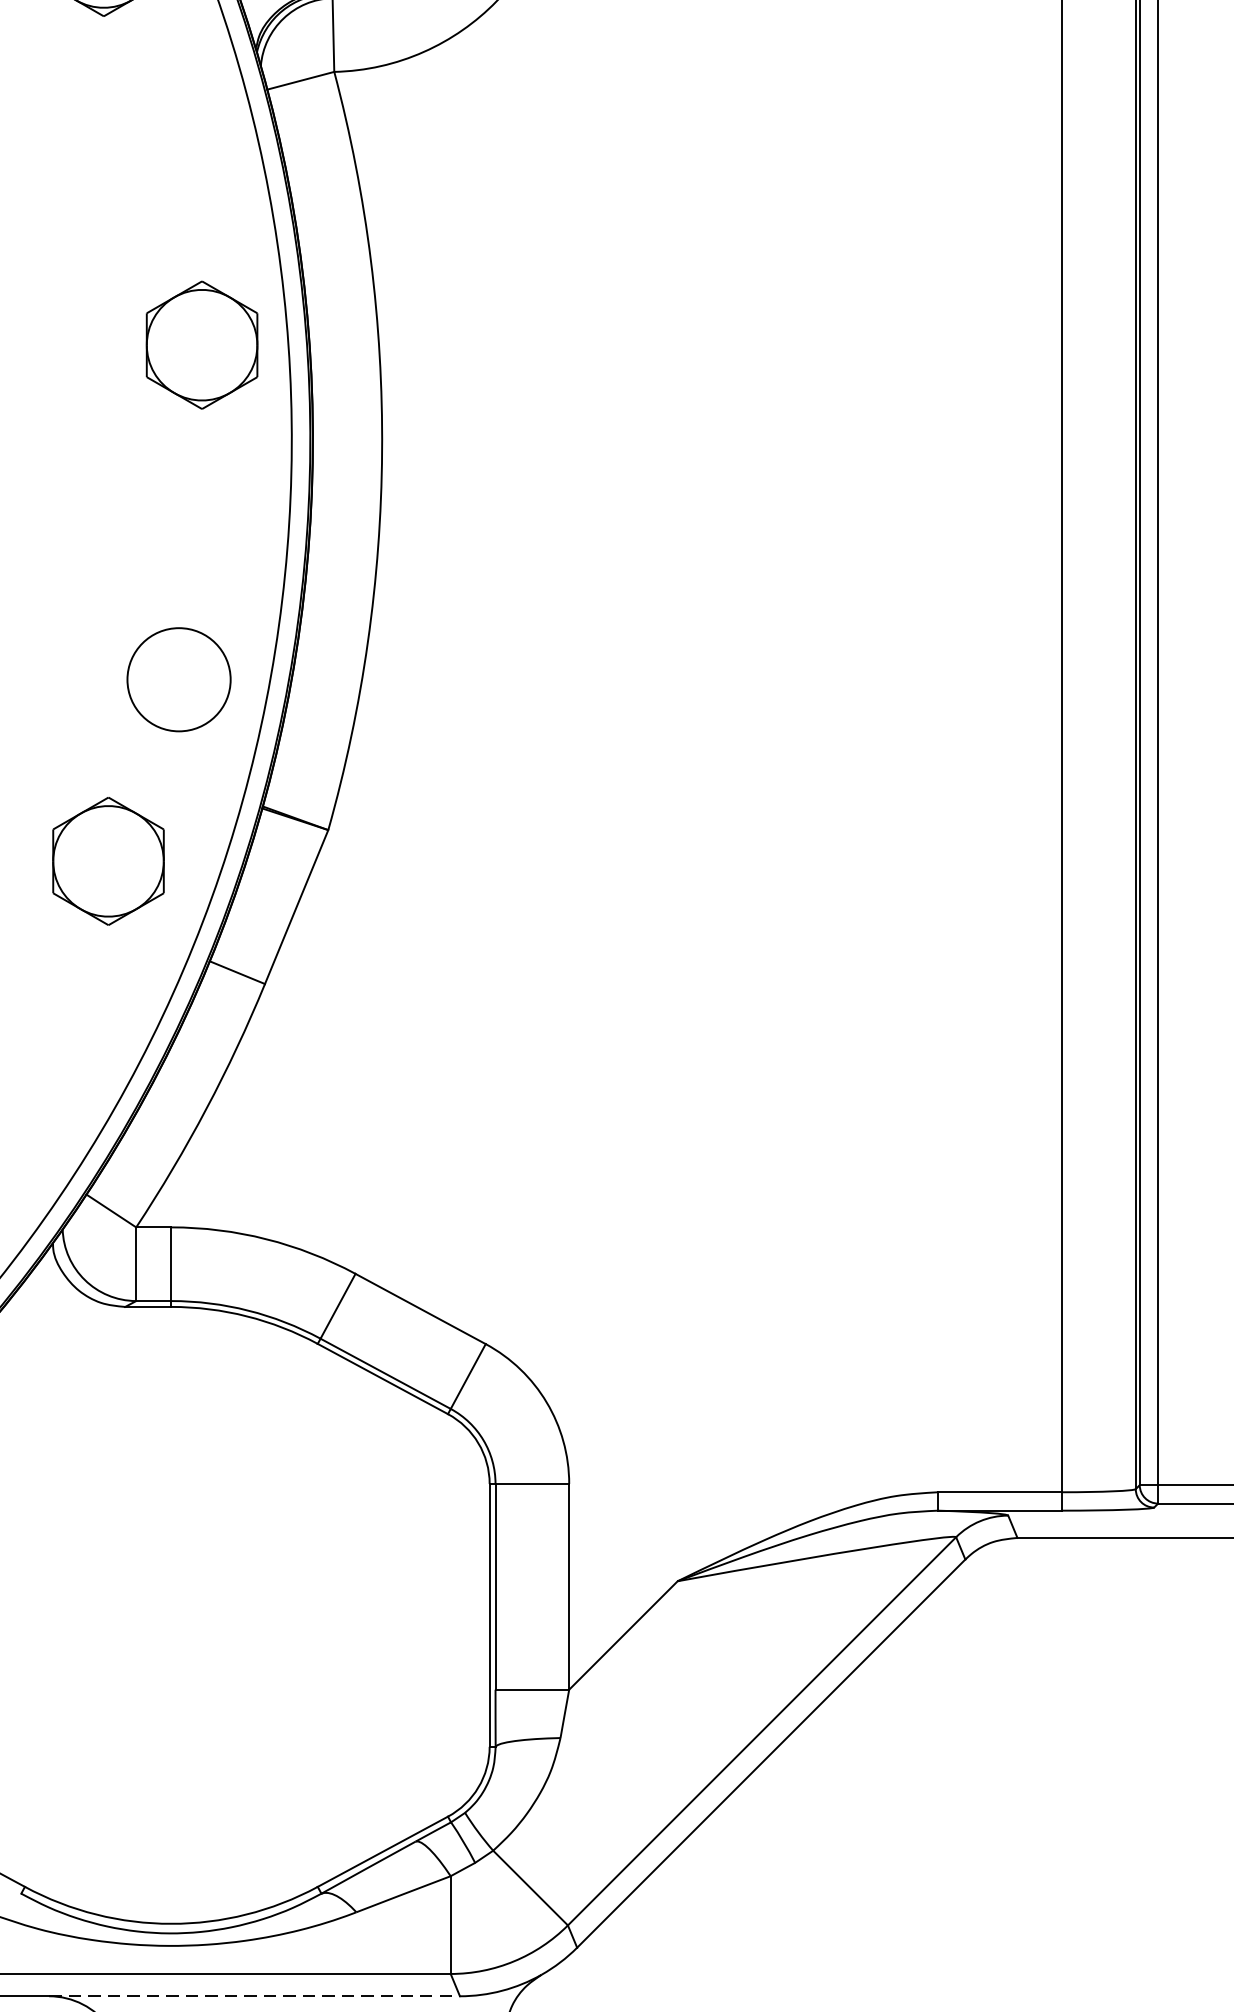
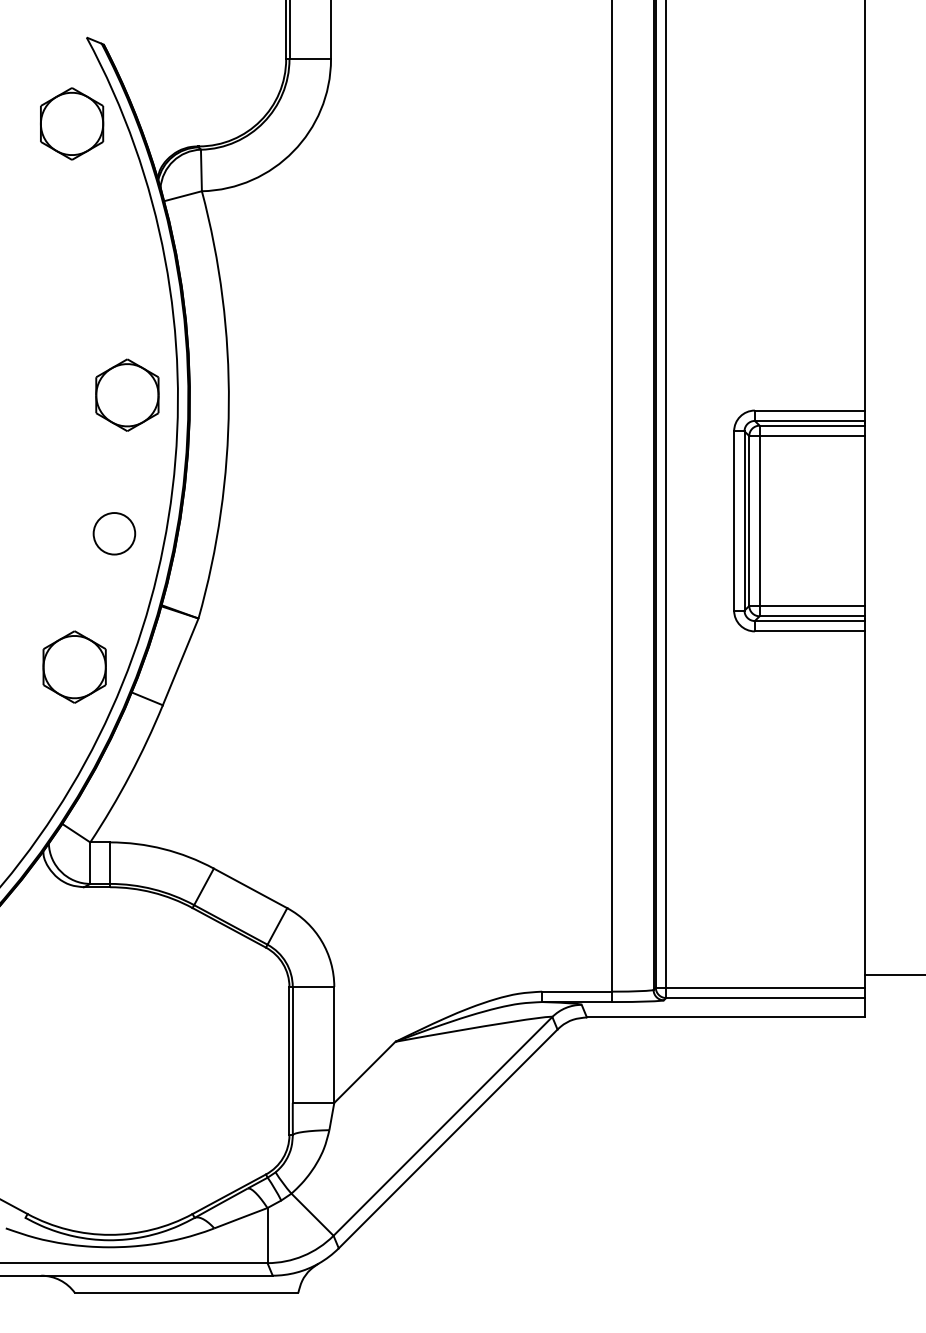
part: (202, 343) -> (127, 394), moved
circle: (179, 679) -> (114, 533), size x0.71
part: (108, 860) -> (74, 666), moved
line: (253, 1995) -> (156, 1275), dashed -> solid

